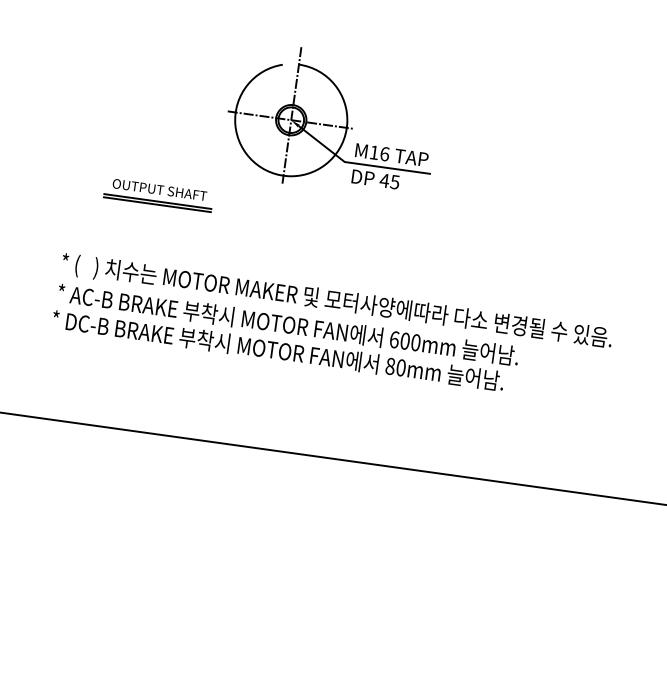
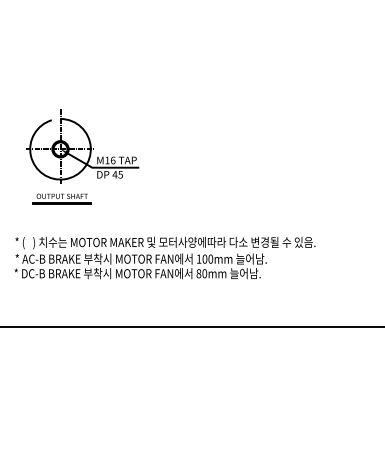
part: (332, 120) -> (82, 146), moved
text: (393, 338) -> (198, 258), 600mm -> 100mm

